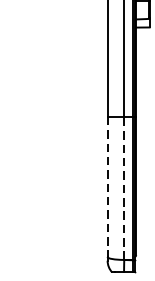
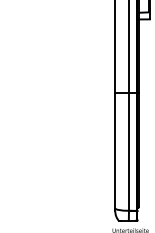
line: (107, 186) -> (115, 150), dashed -> solid
line: (124, 187) -> (129, 151), dashed -> solid

